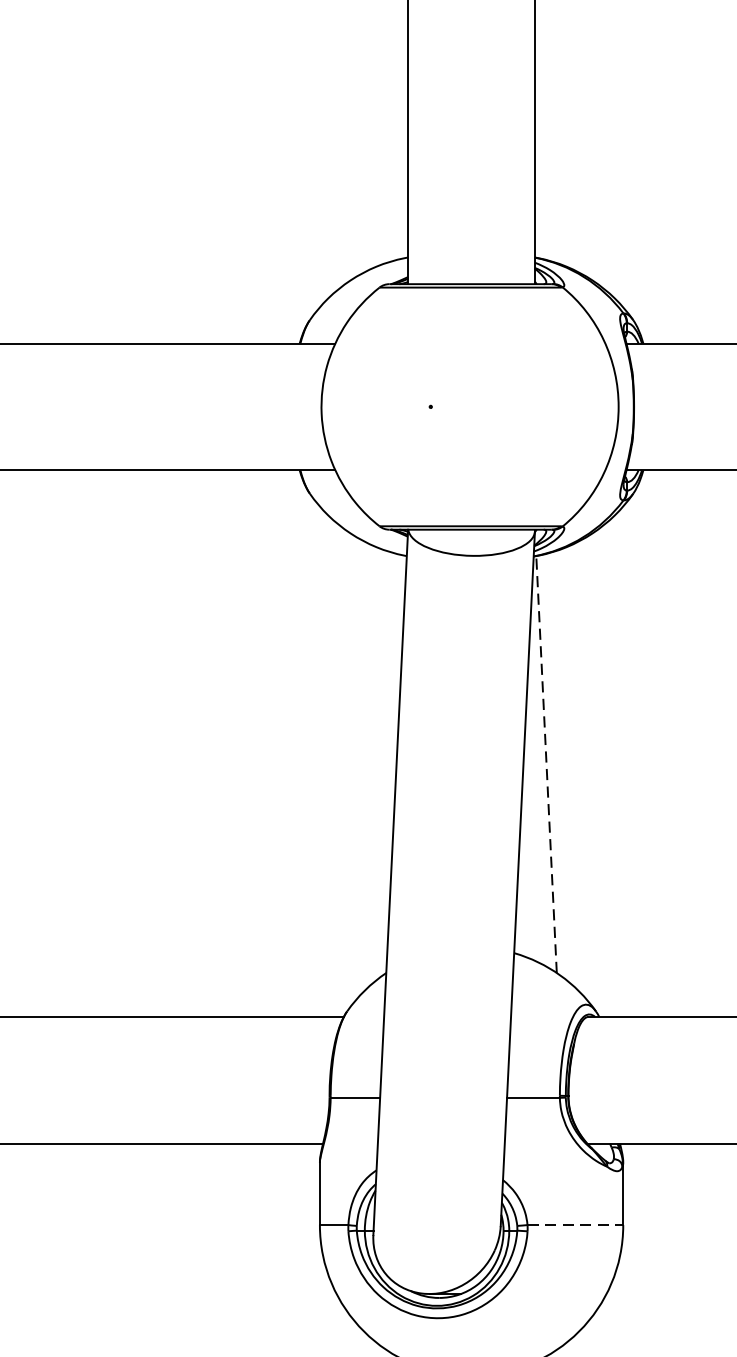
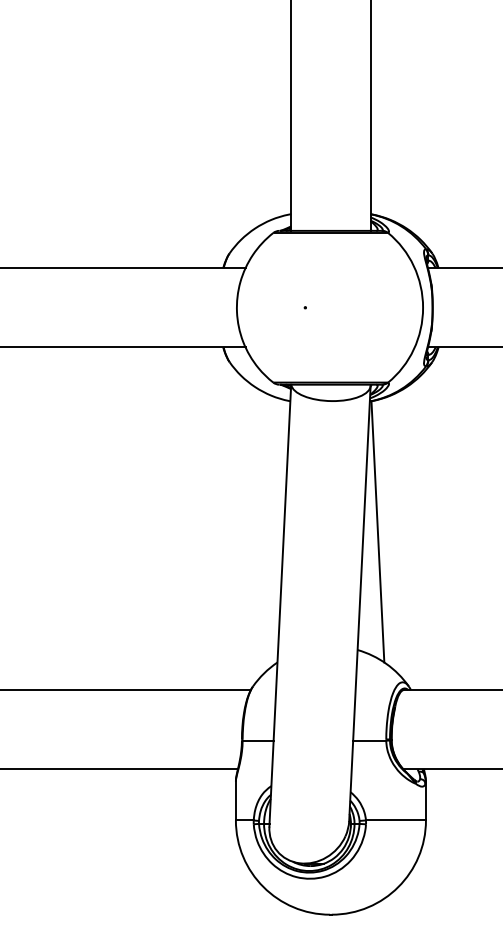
line: (545, 763) -> (377, 531), dashed -> solid
line: (574, 1225) -> (395, 820), dashed -> solid

